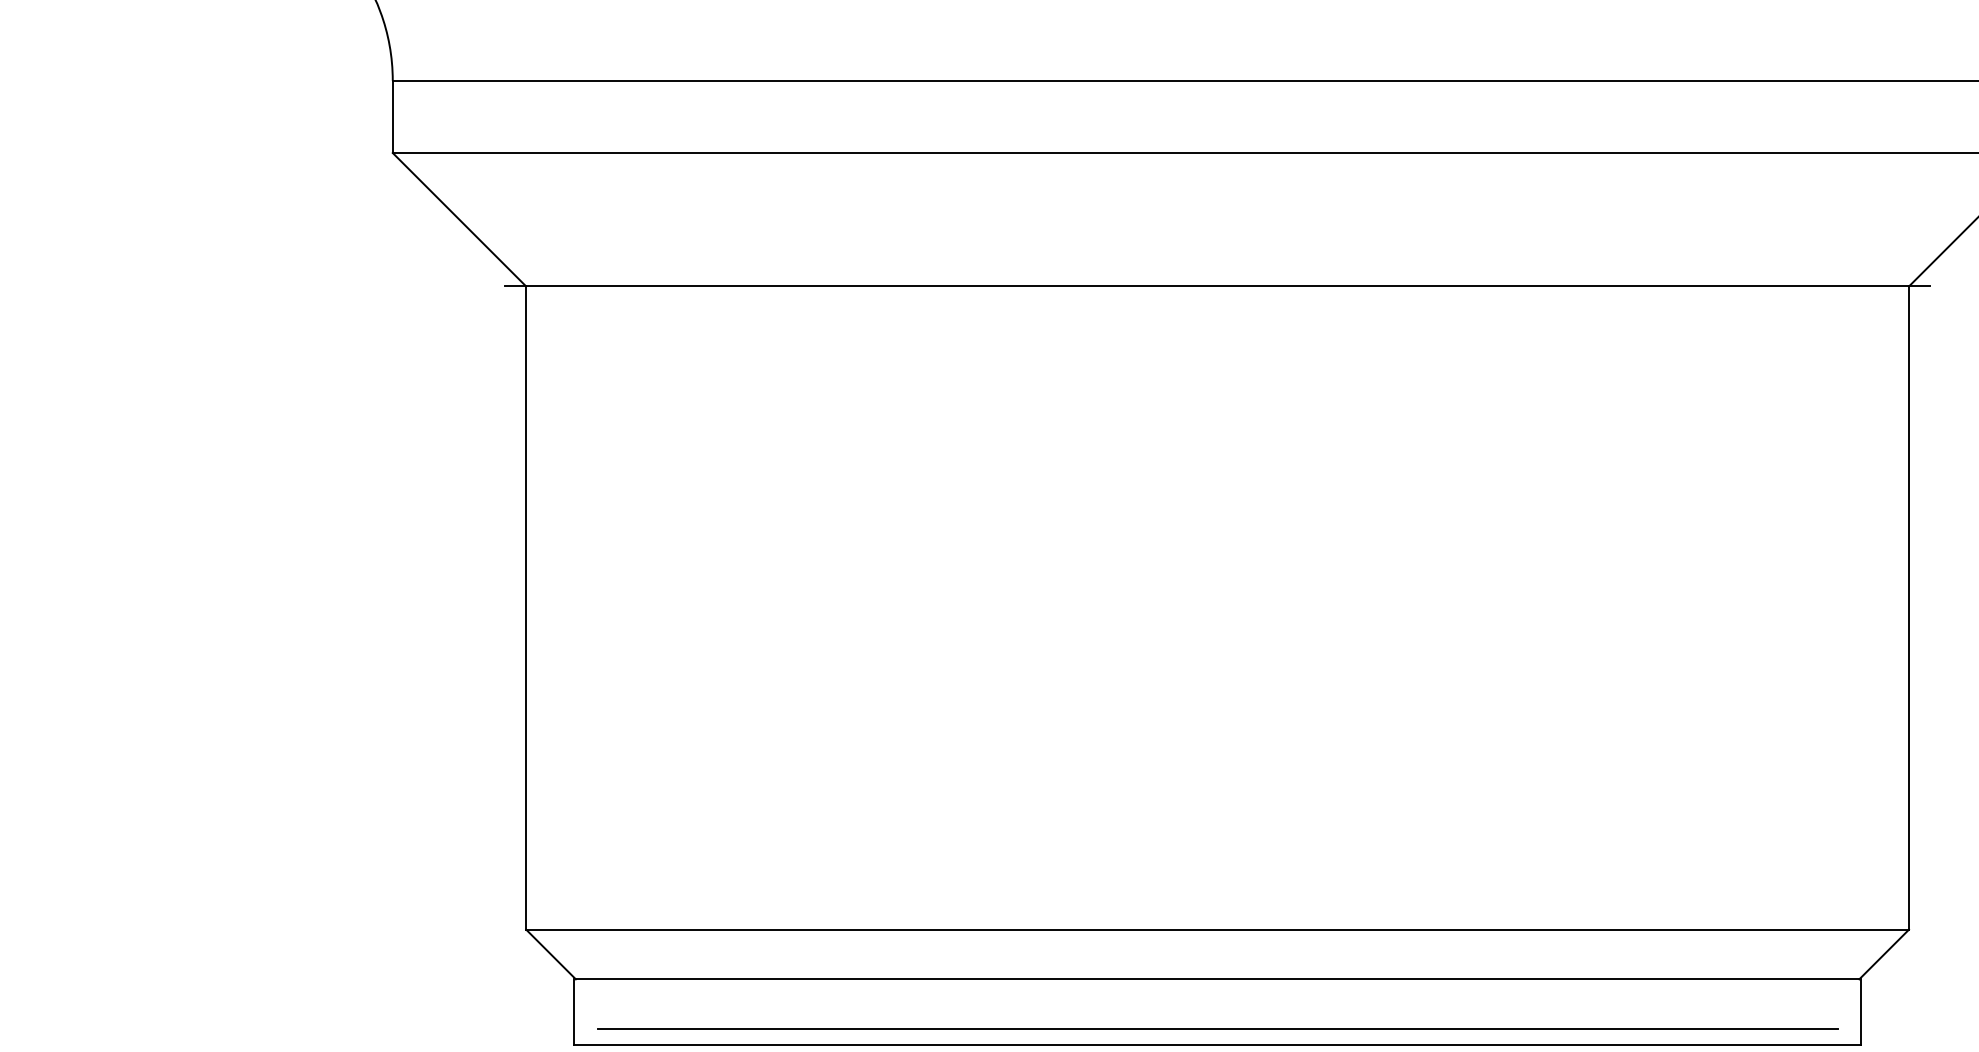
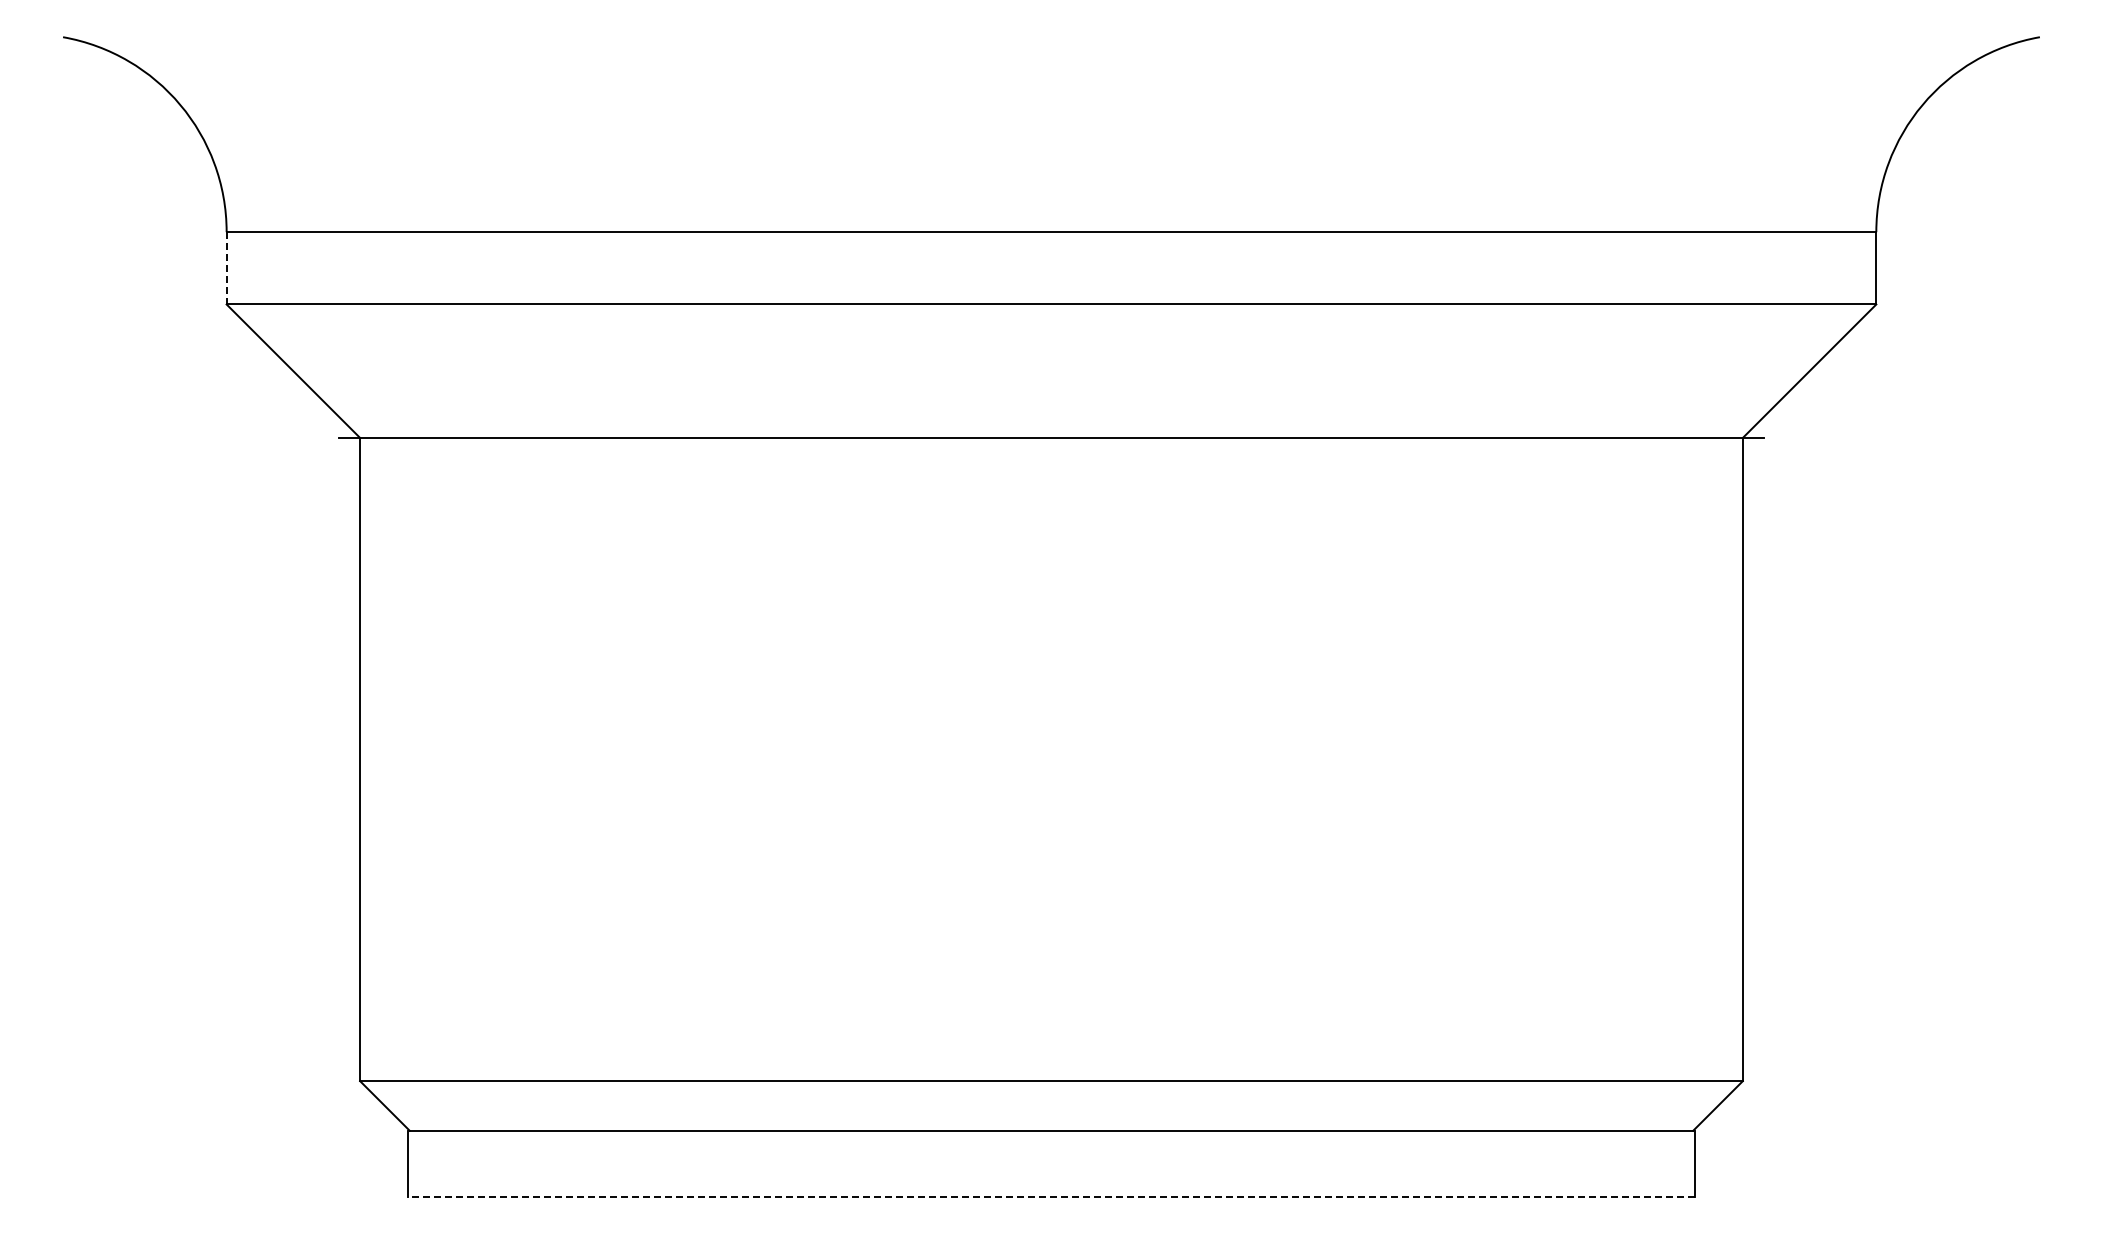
line: (392, 117) -> (226, 268), solid -> dashed
line: (1217, 1029) -> (1051, 1180), removed
line: (1216, 1045) -> (1050, 1196), solid -> dashed

